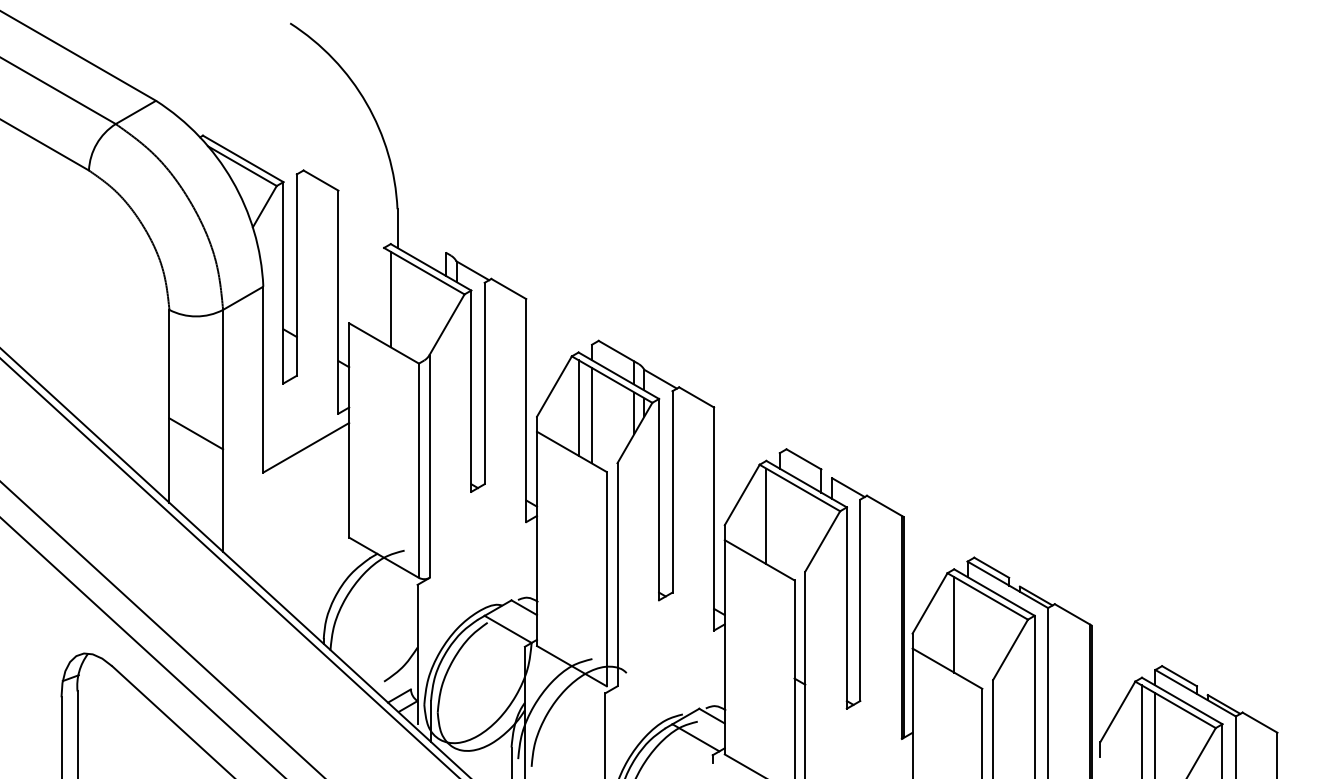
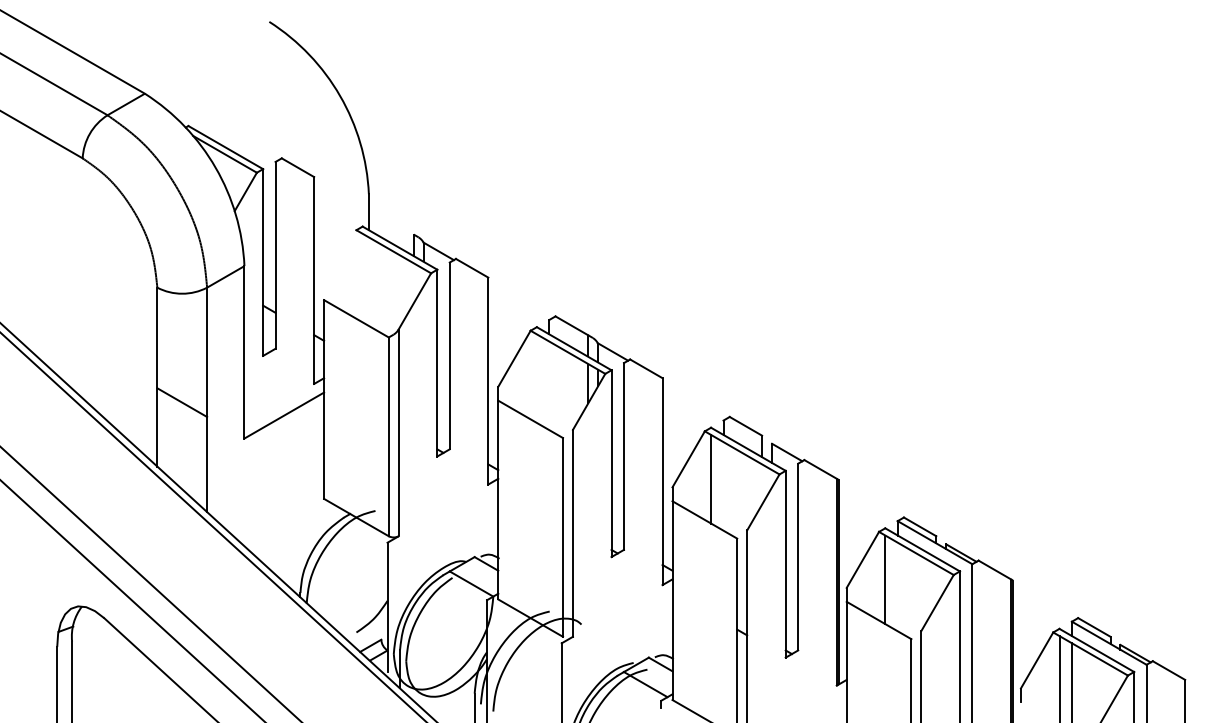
line: (390, 299) -> (362, 278), removed
line: (578, 407) -> (536, 378), removed
line: (592, 415) -> (549, 385), removed

